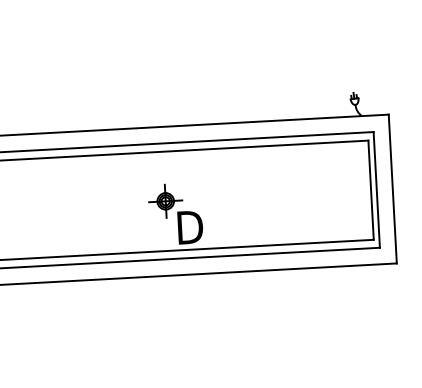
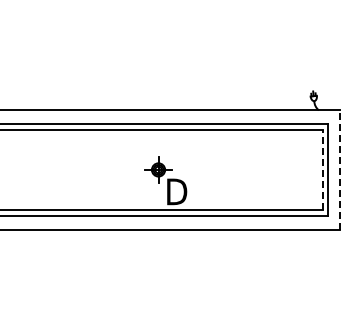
line: (392, 188) -> (340, 169), solid -> dashed
line: (371, 189) -> (323, 169), solid -> dashed

